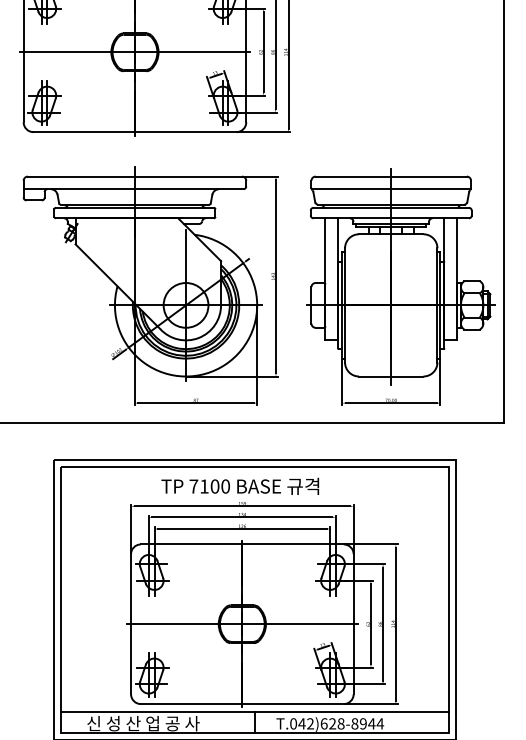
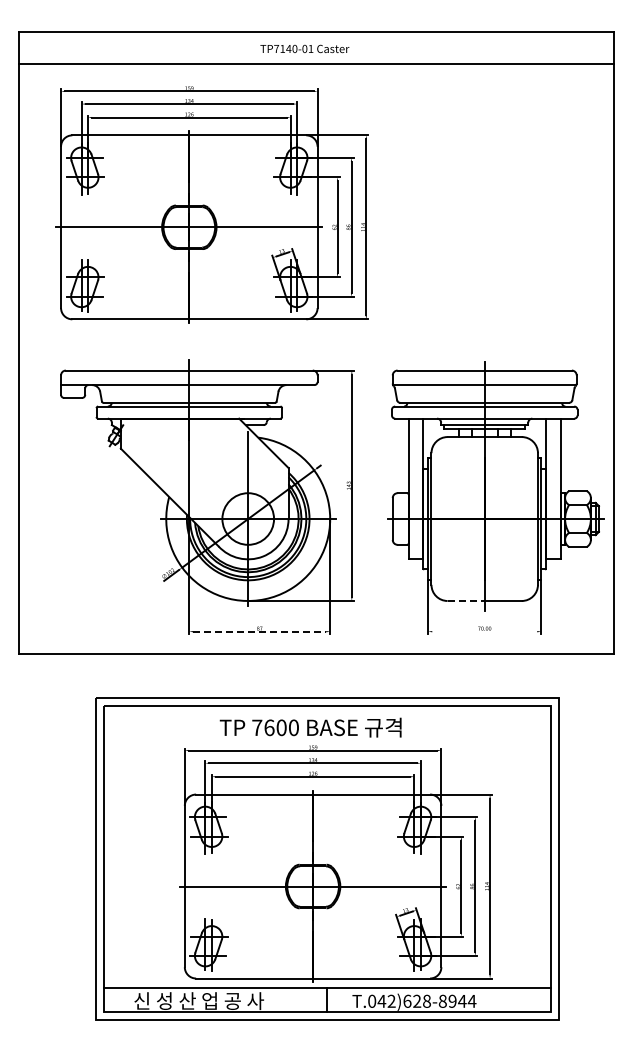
line: (375, 376) -> (466, 601), solid -> dashed
line: (196, 402) -> (260, 631), solid -> dashed
line: (391, 402) -> (484, 631), removed
text: (204, 486) -> (269, 727), 7100 -> 7600

